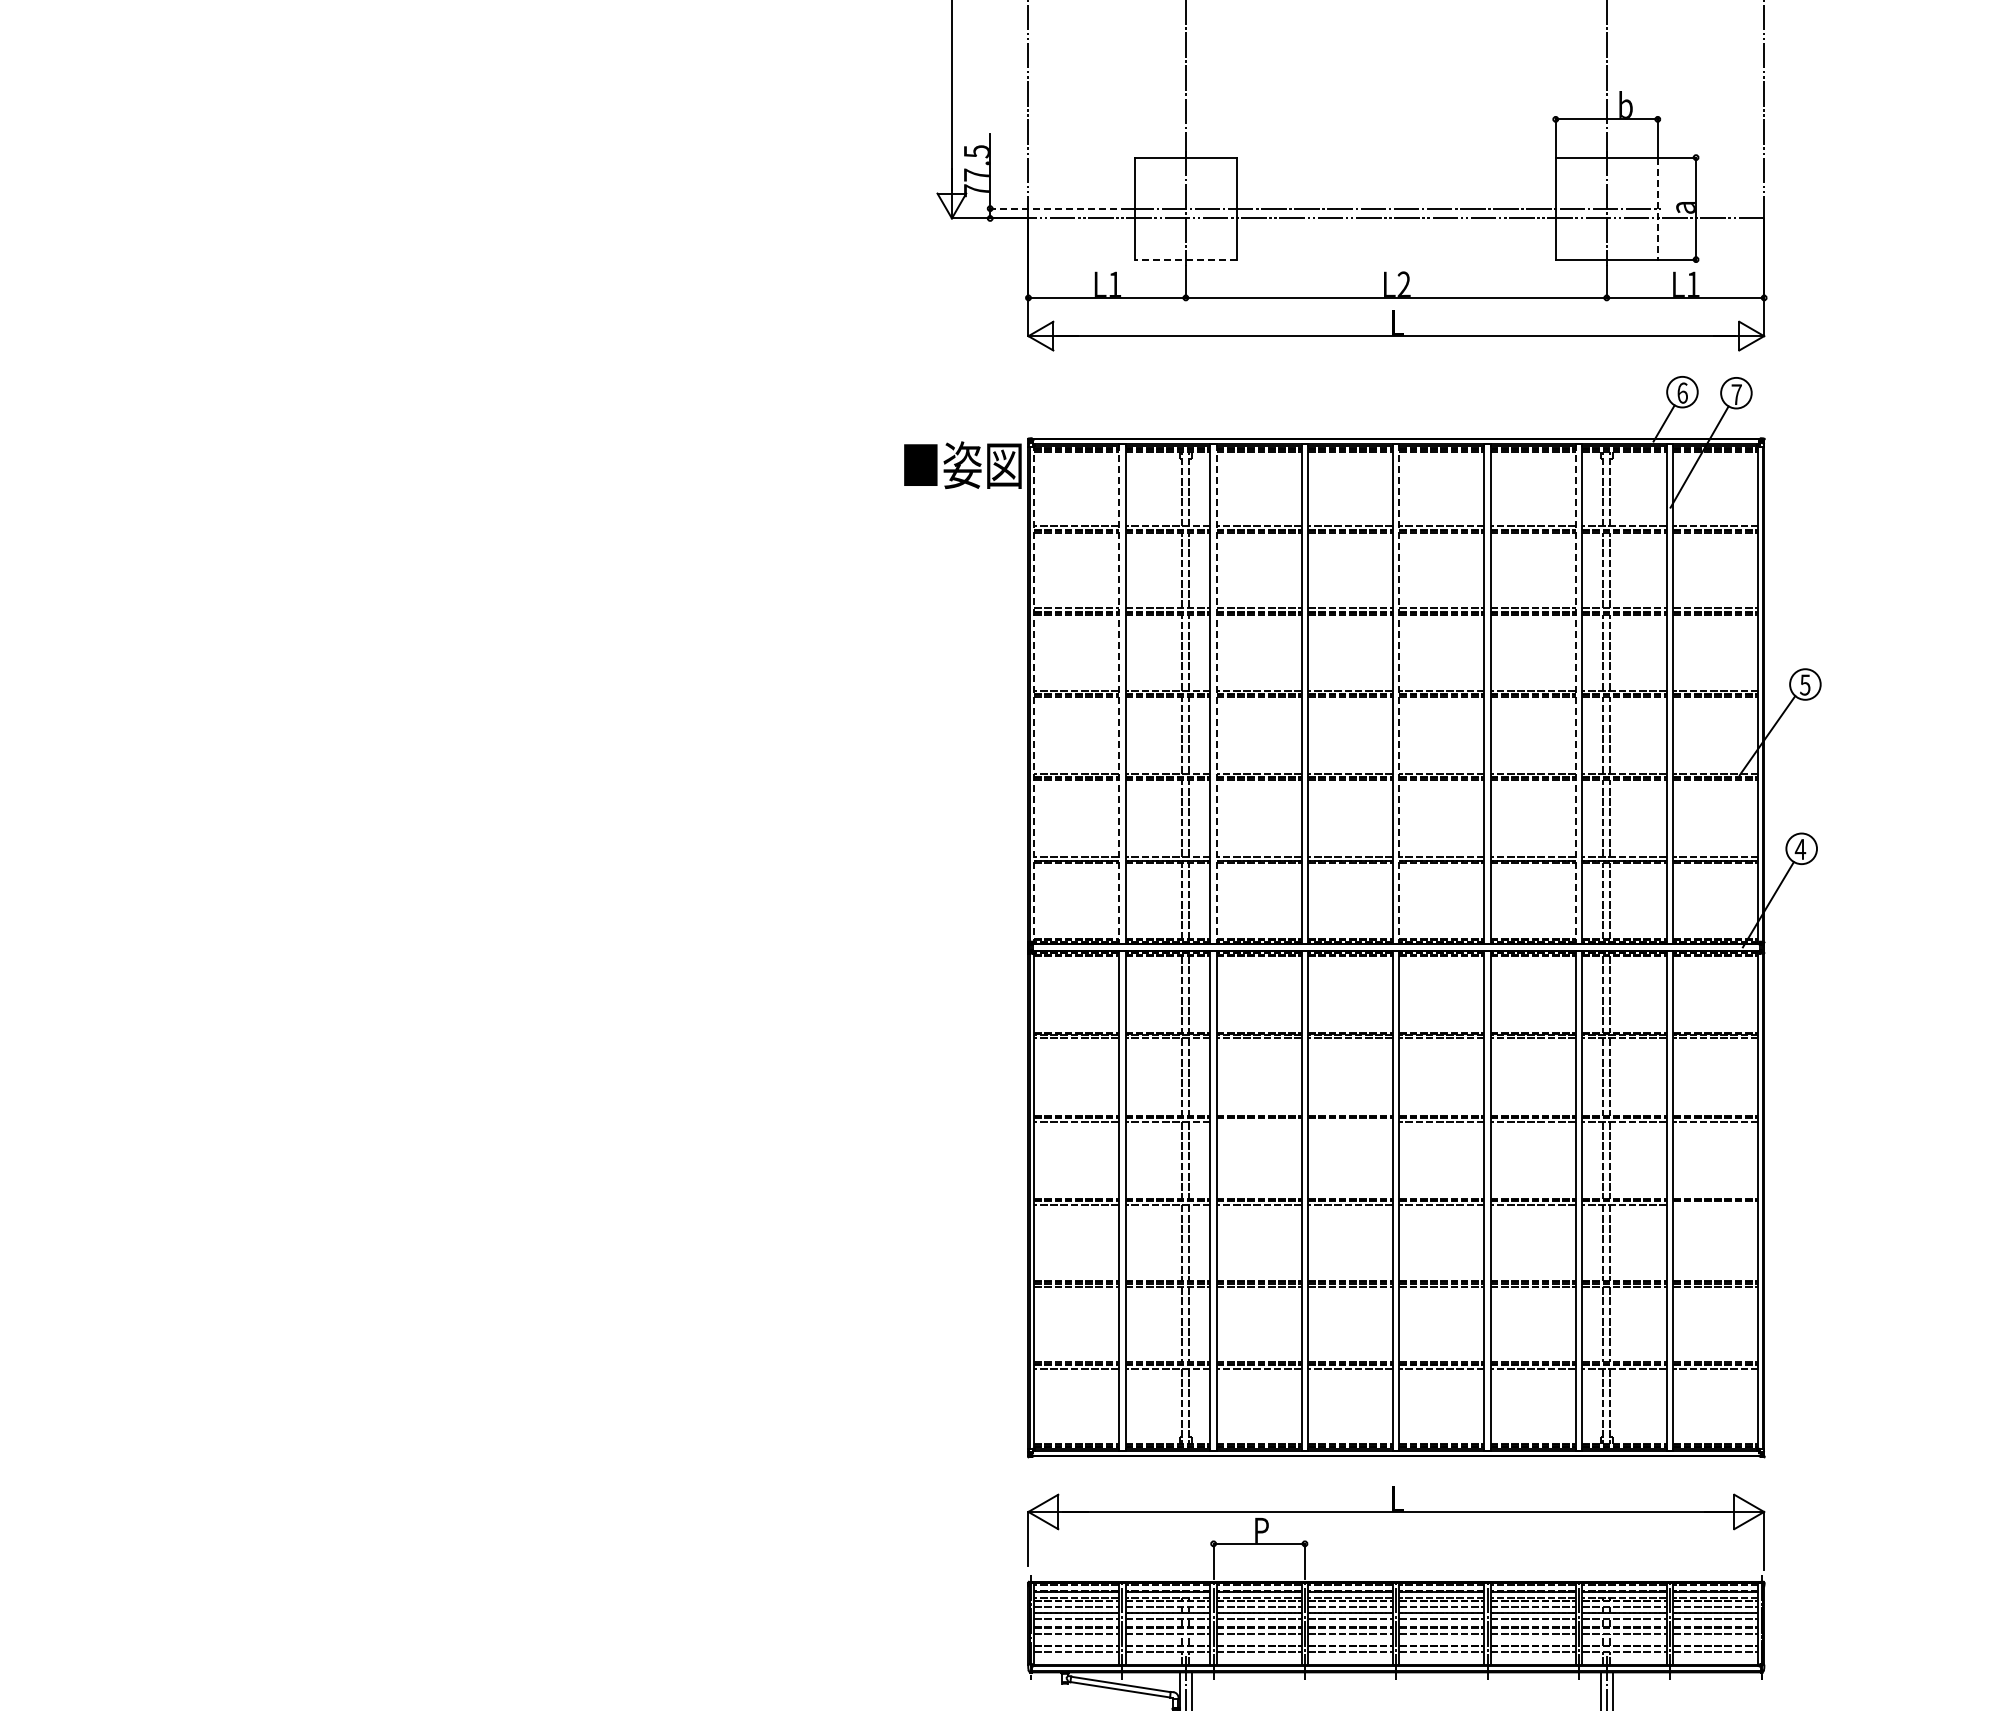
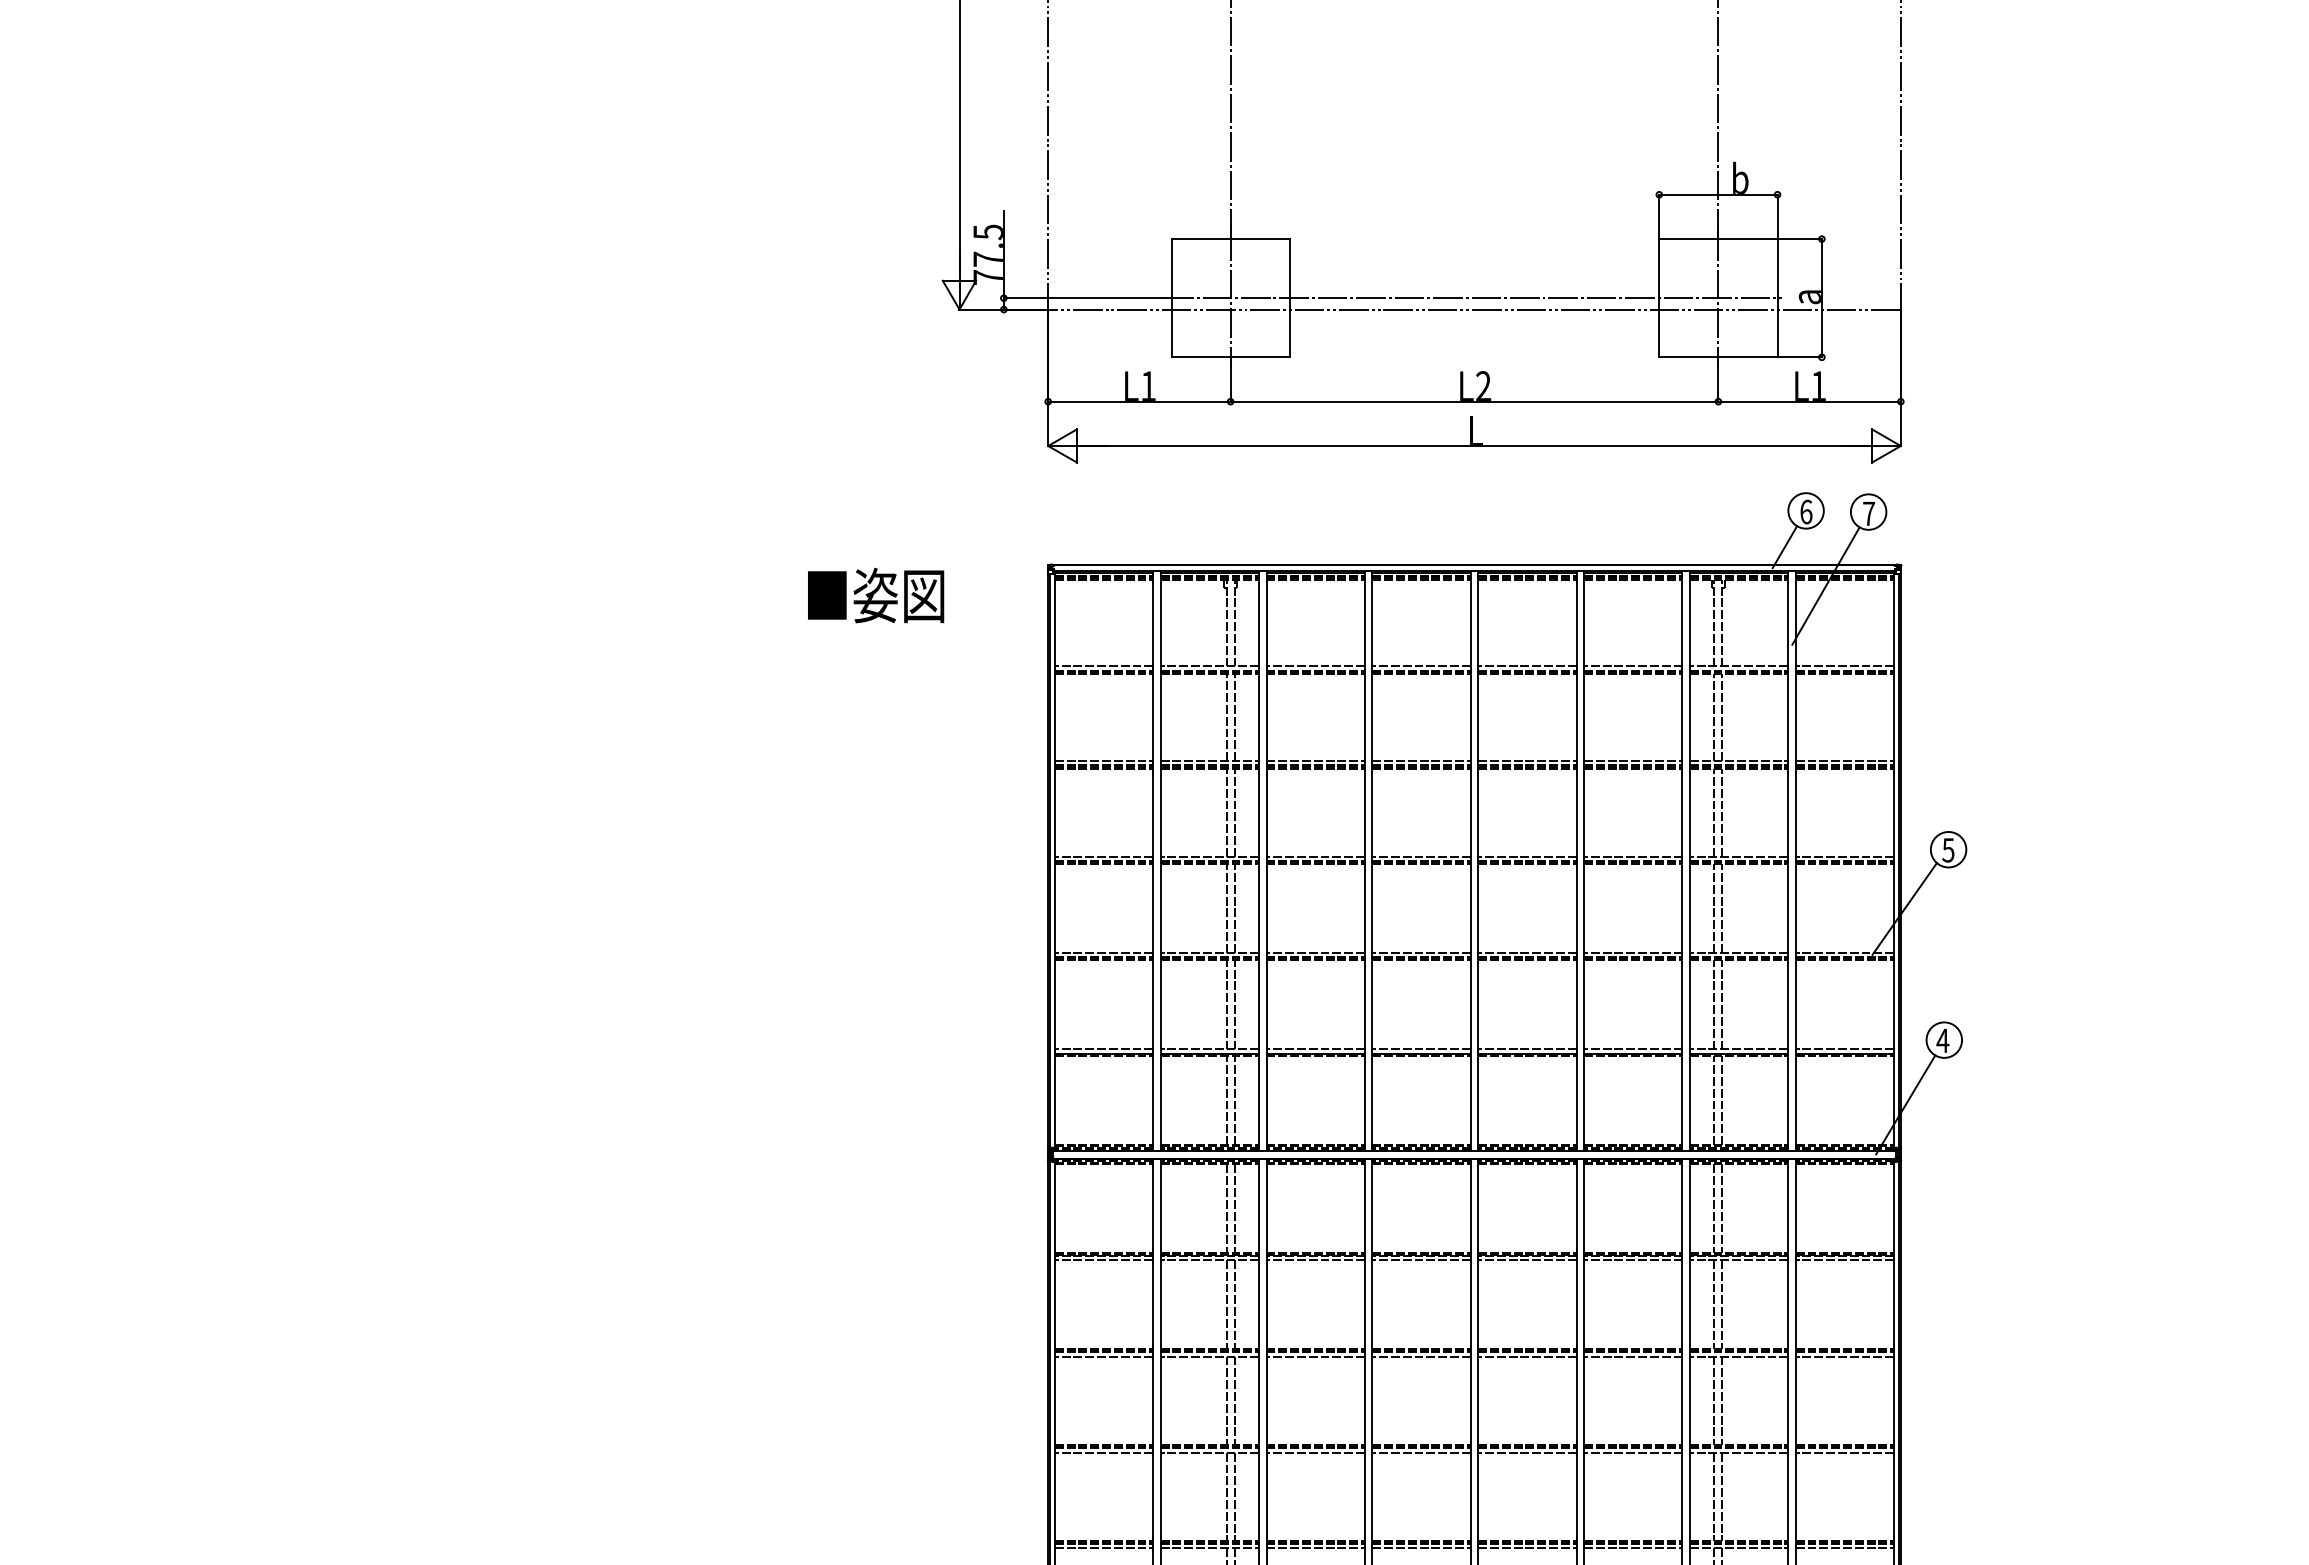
line: (1058, 208) -> (1083, 298), dashed -> solid
line: (1657, 209) -> (1777, 299), dashed -> solid
line: (1185, 259) -> (1230, 357), dashed -> solid
text: (962, 464) -> (875, 594), moved
line: (1034, 694) -> (1055, 861), dashed -> solid
line: (1119, 694) -> (1153, 861), dashed -> solid
line: (1216, 694) -> (1266, 861), dashed -> solid
line: (1399, 694) -> (1478, 861), dashed -> solid
line: (1575, 694) -> (1682, 861), dashed -> solid
line: (1258, 1121) -> (1314, 1356), added
line: (1350, 1121) -> (1421, 1356), added
line: (1715, 1204) -> (1844, 1452), added

